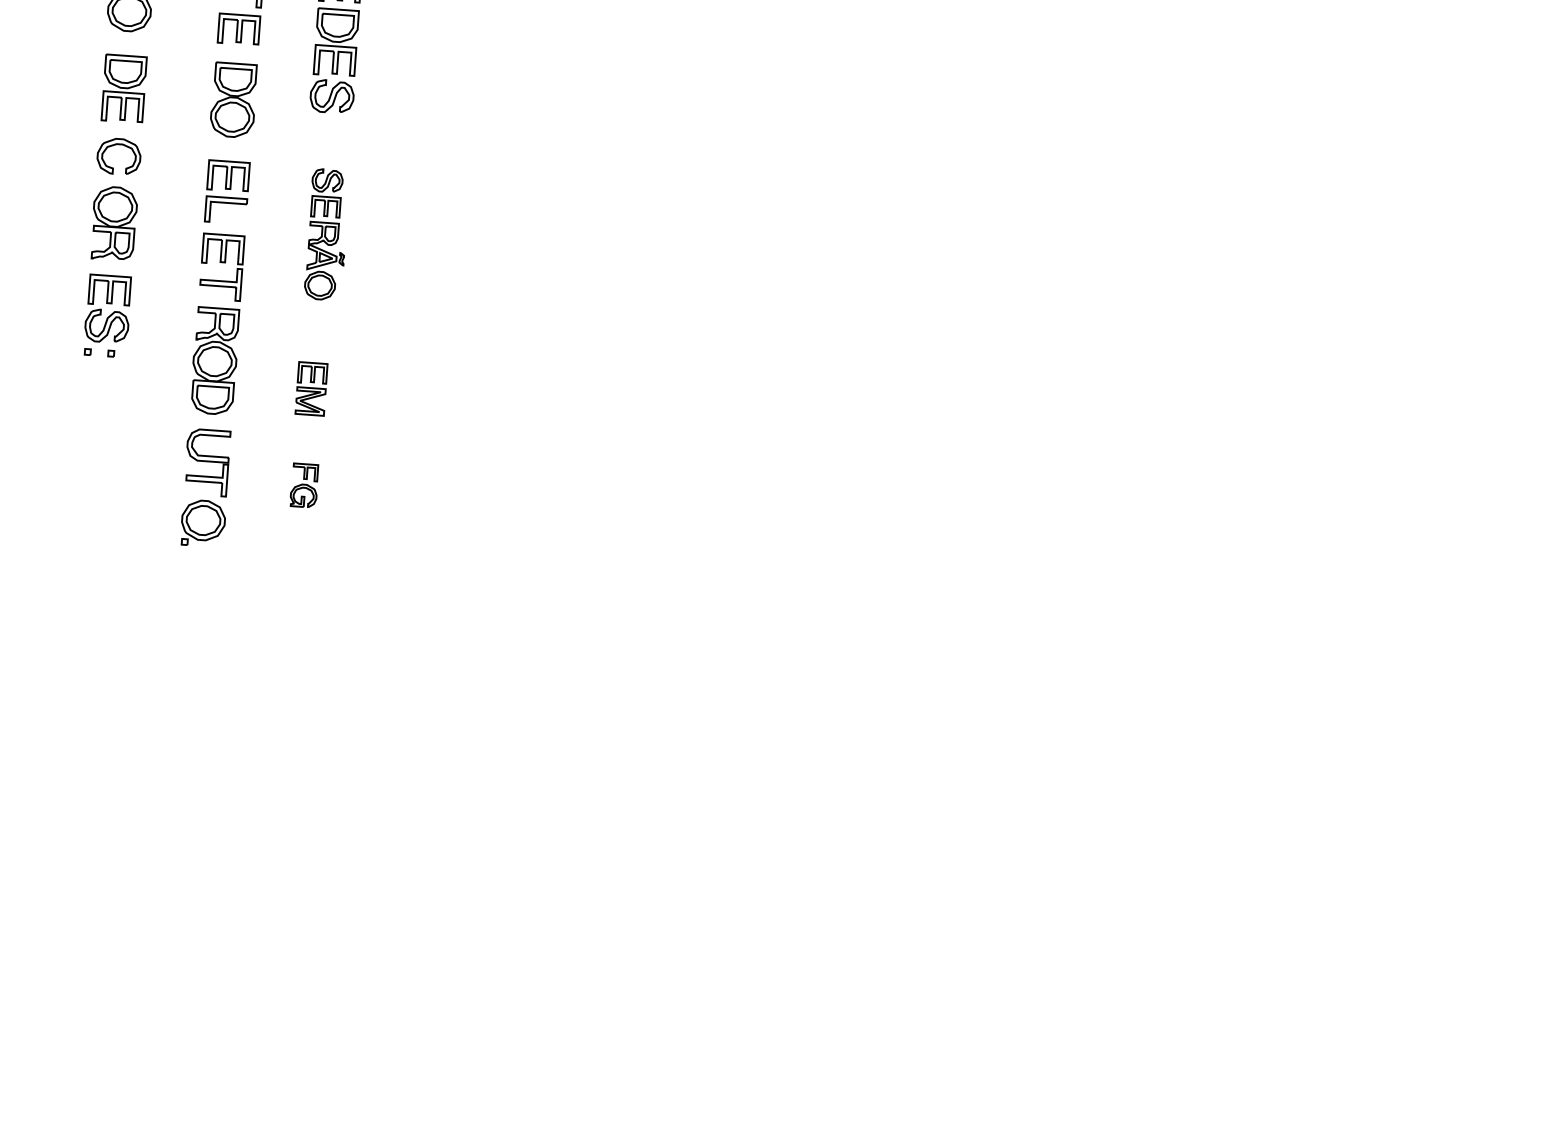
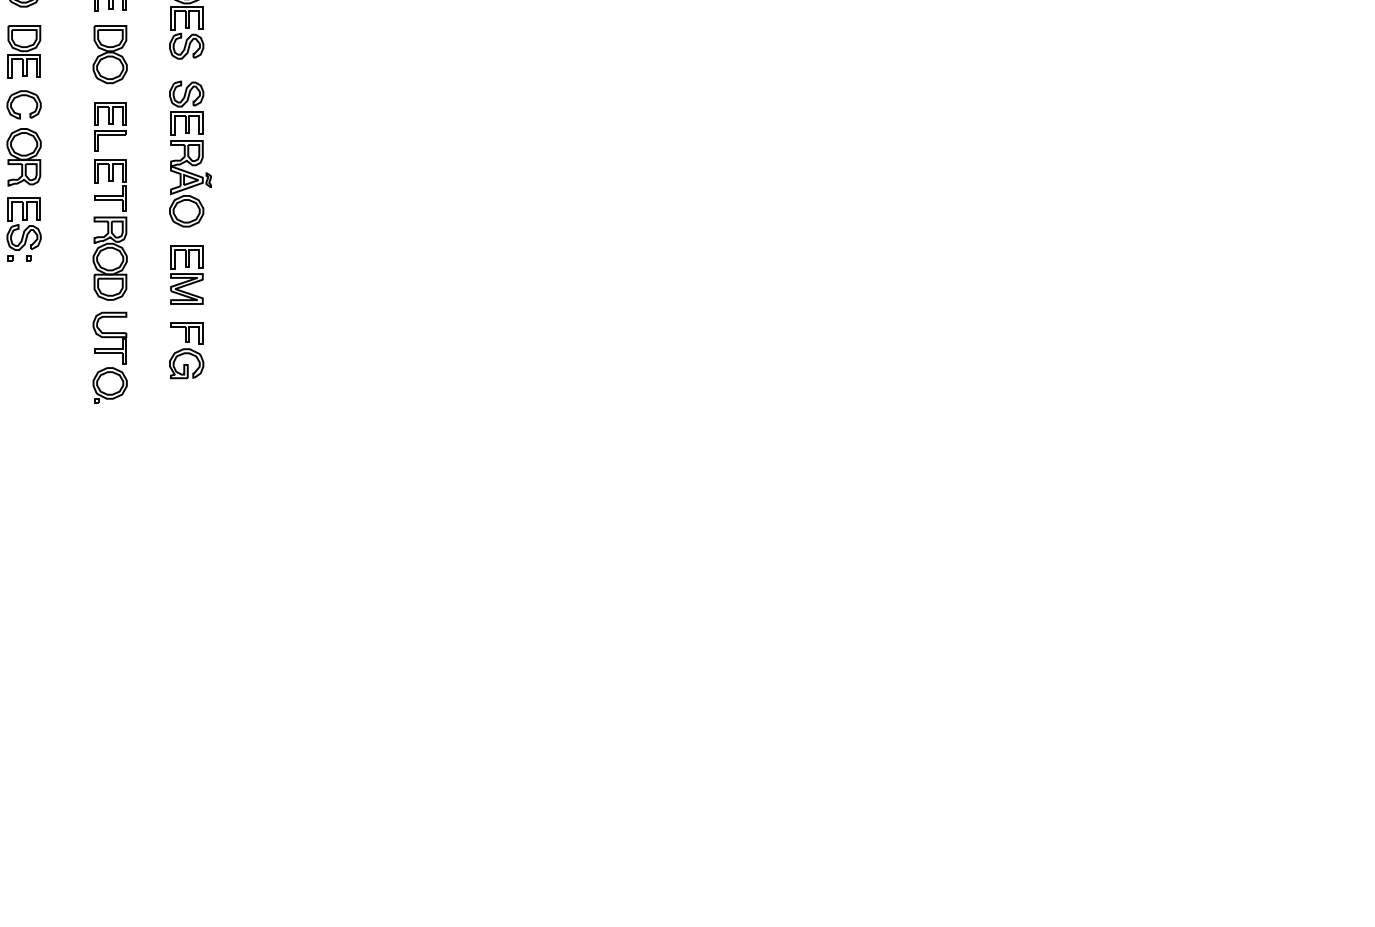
part: (327, 234) -> (190, 153), size x1.43
part: (311, 388) -> (186, 274), size x1.43
part: (304, 485) -> (186, 350), size x1.67

